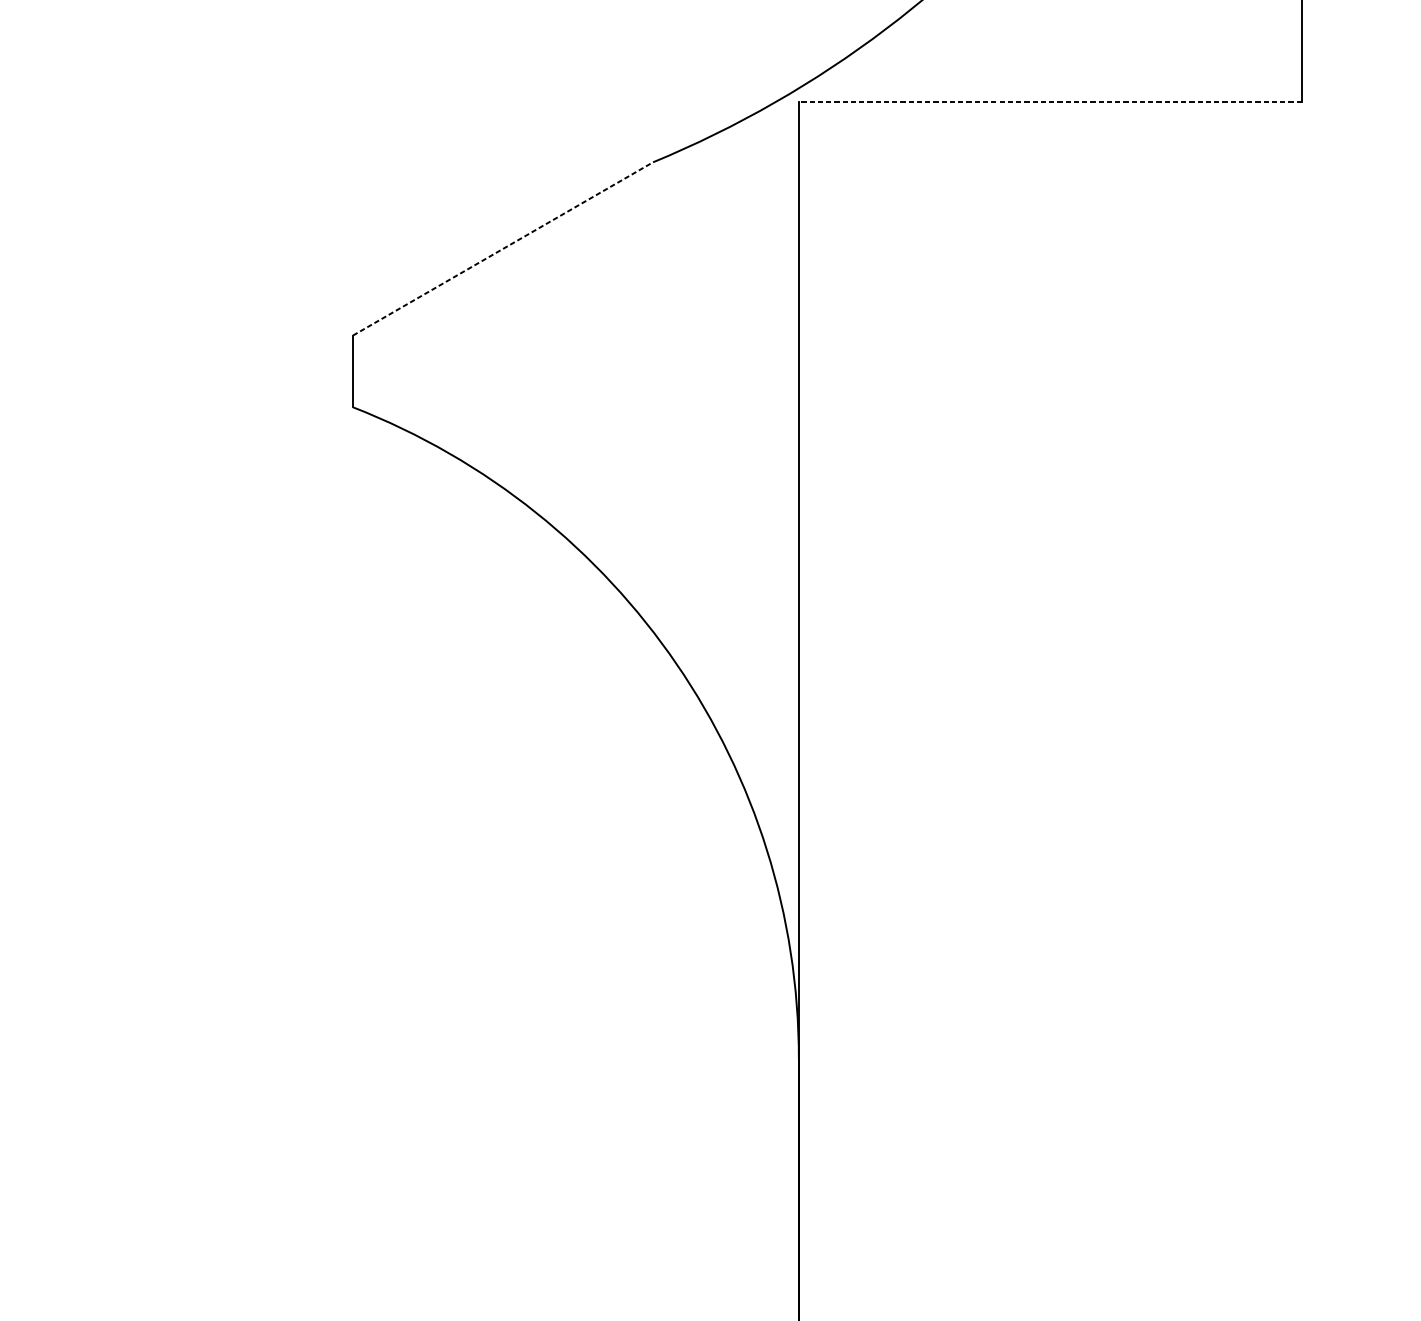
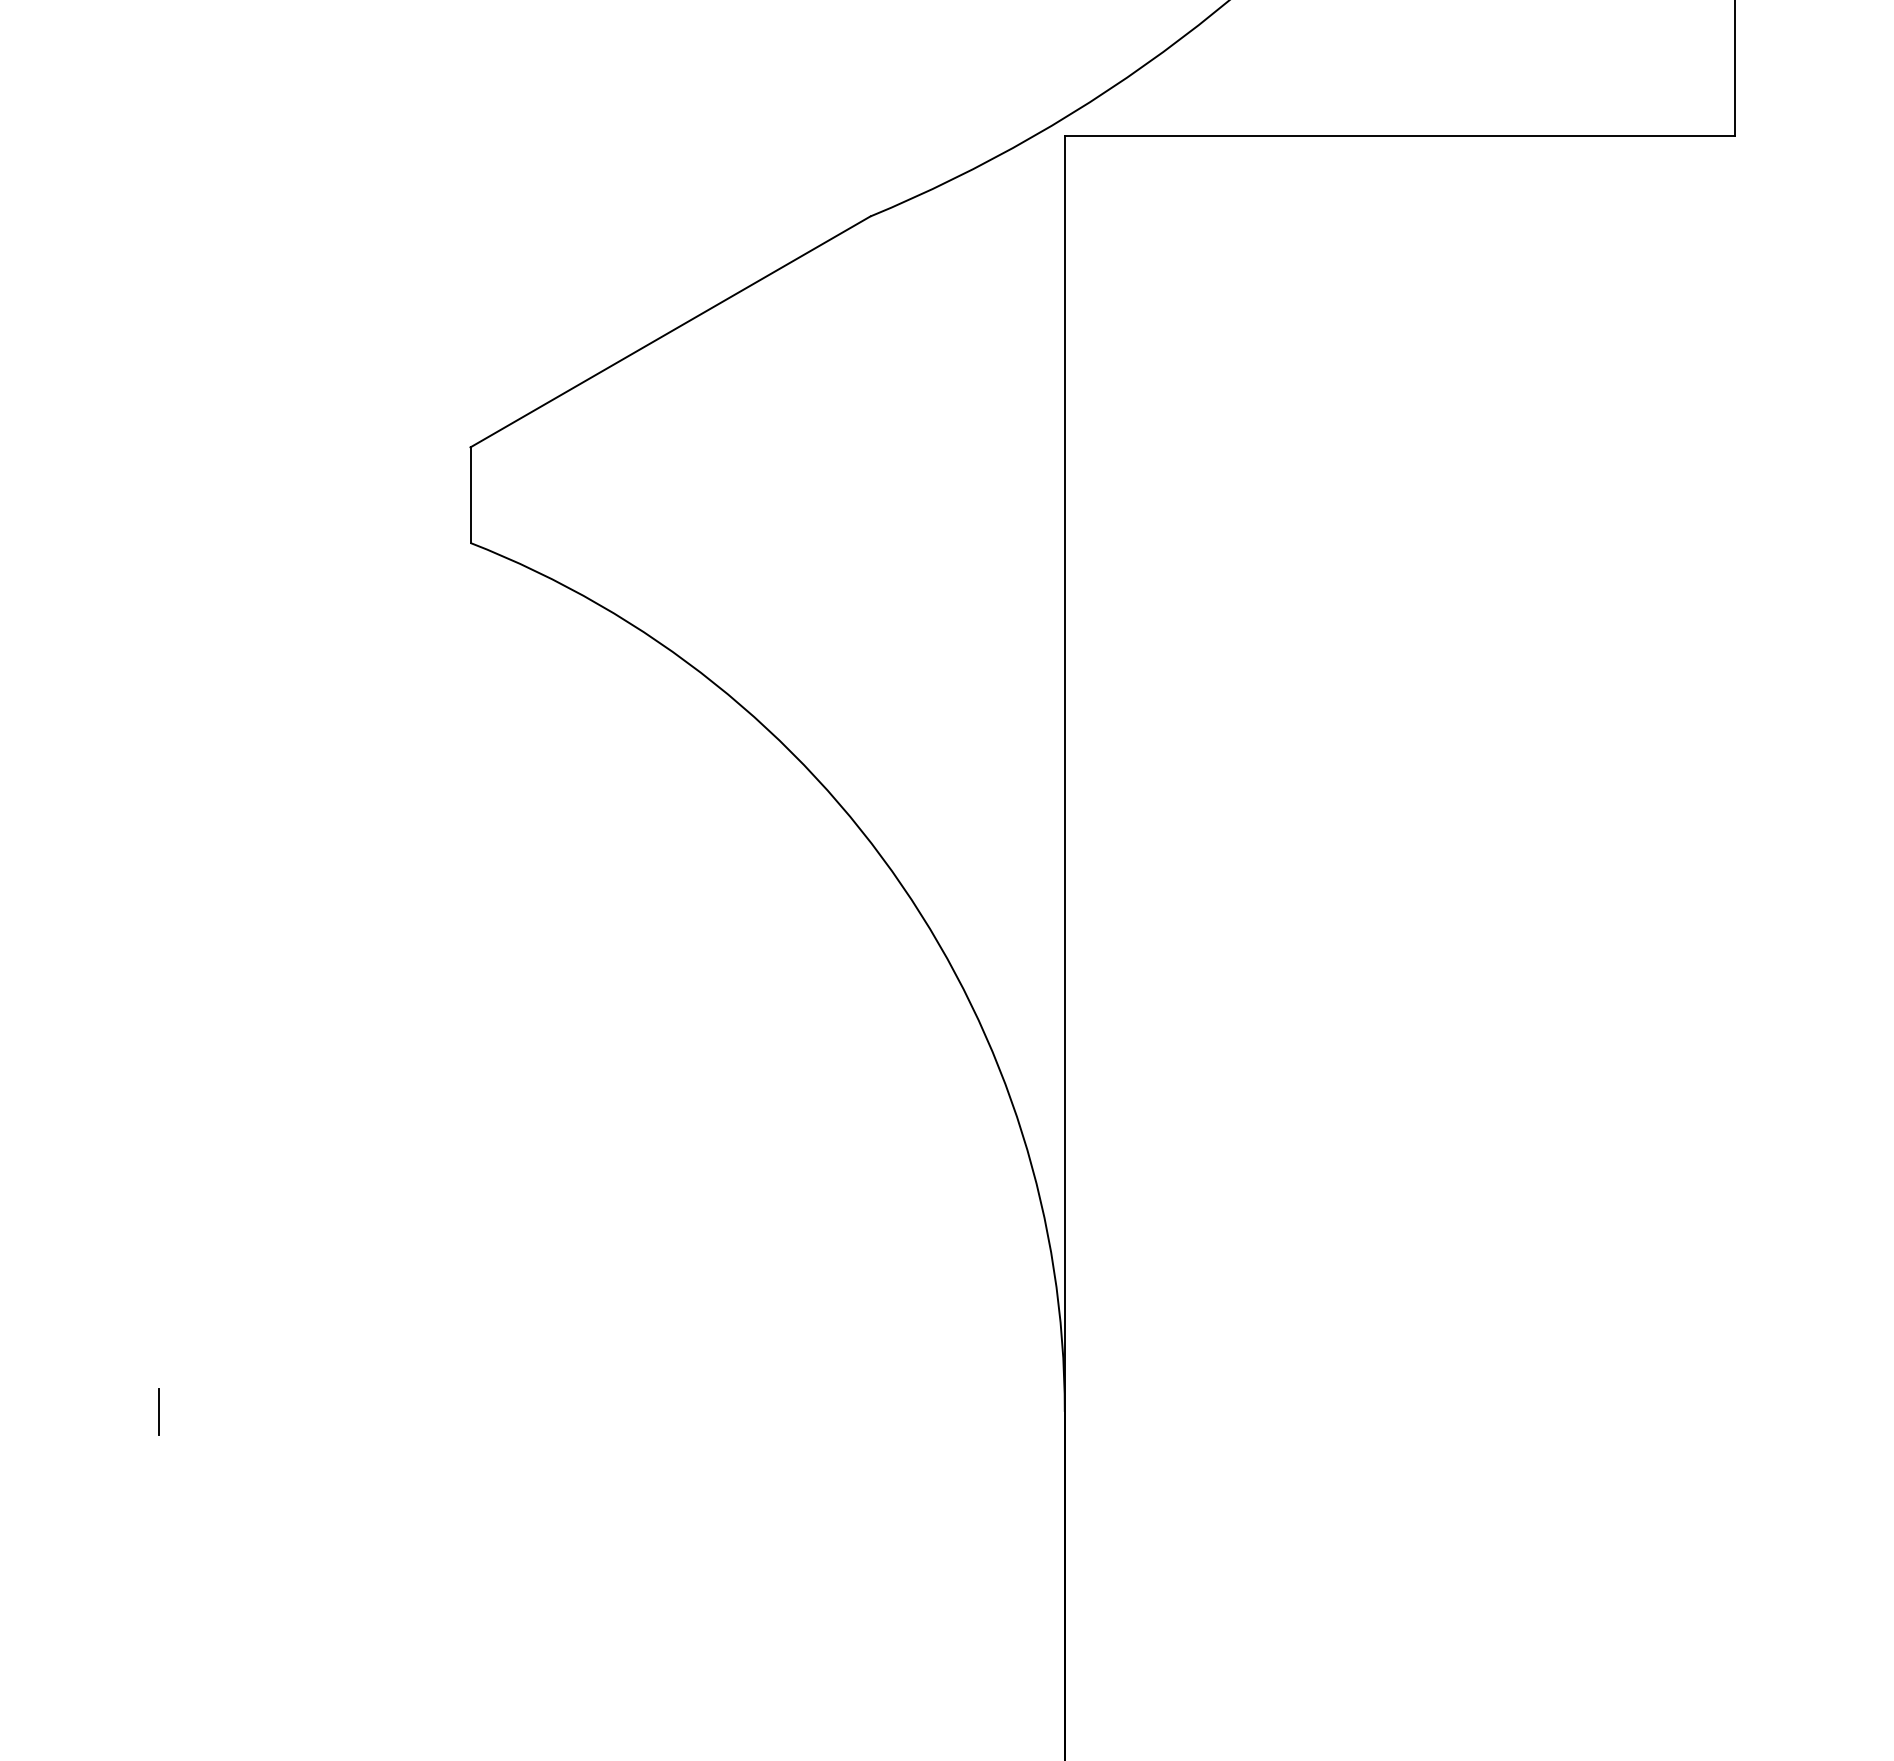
line: (1049, 101) -> (1399, 135), dashed -> solid
line: (503, 248) -> (670, 331), dashed -> solid
line: (118, 1058) -> (158, 1411), added

